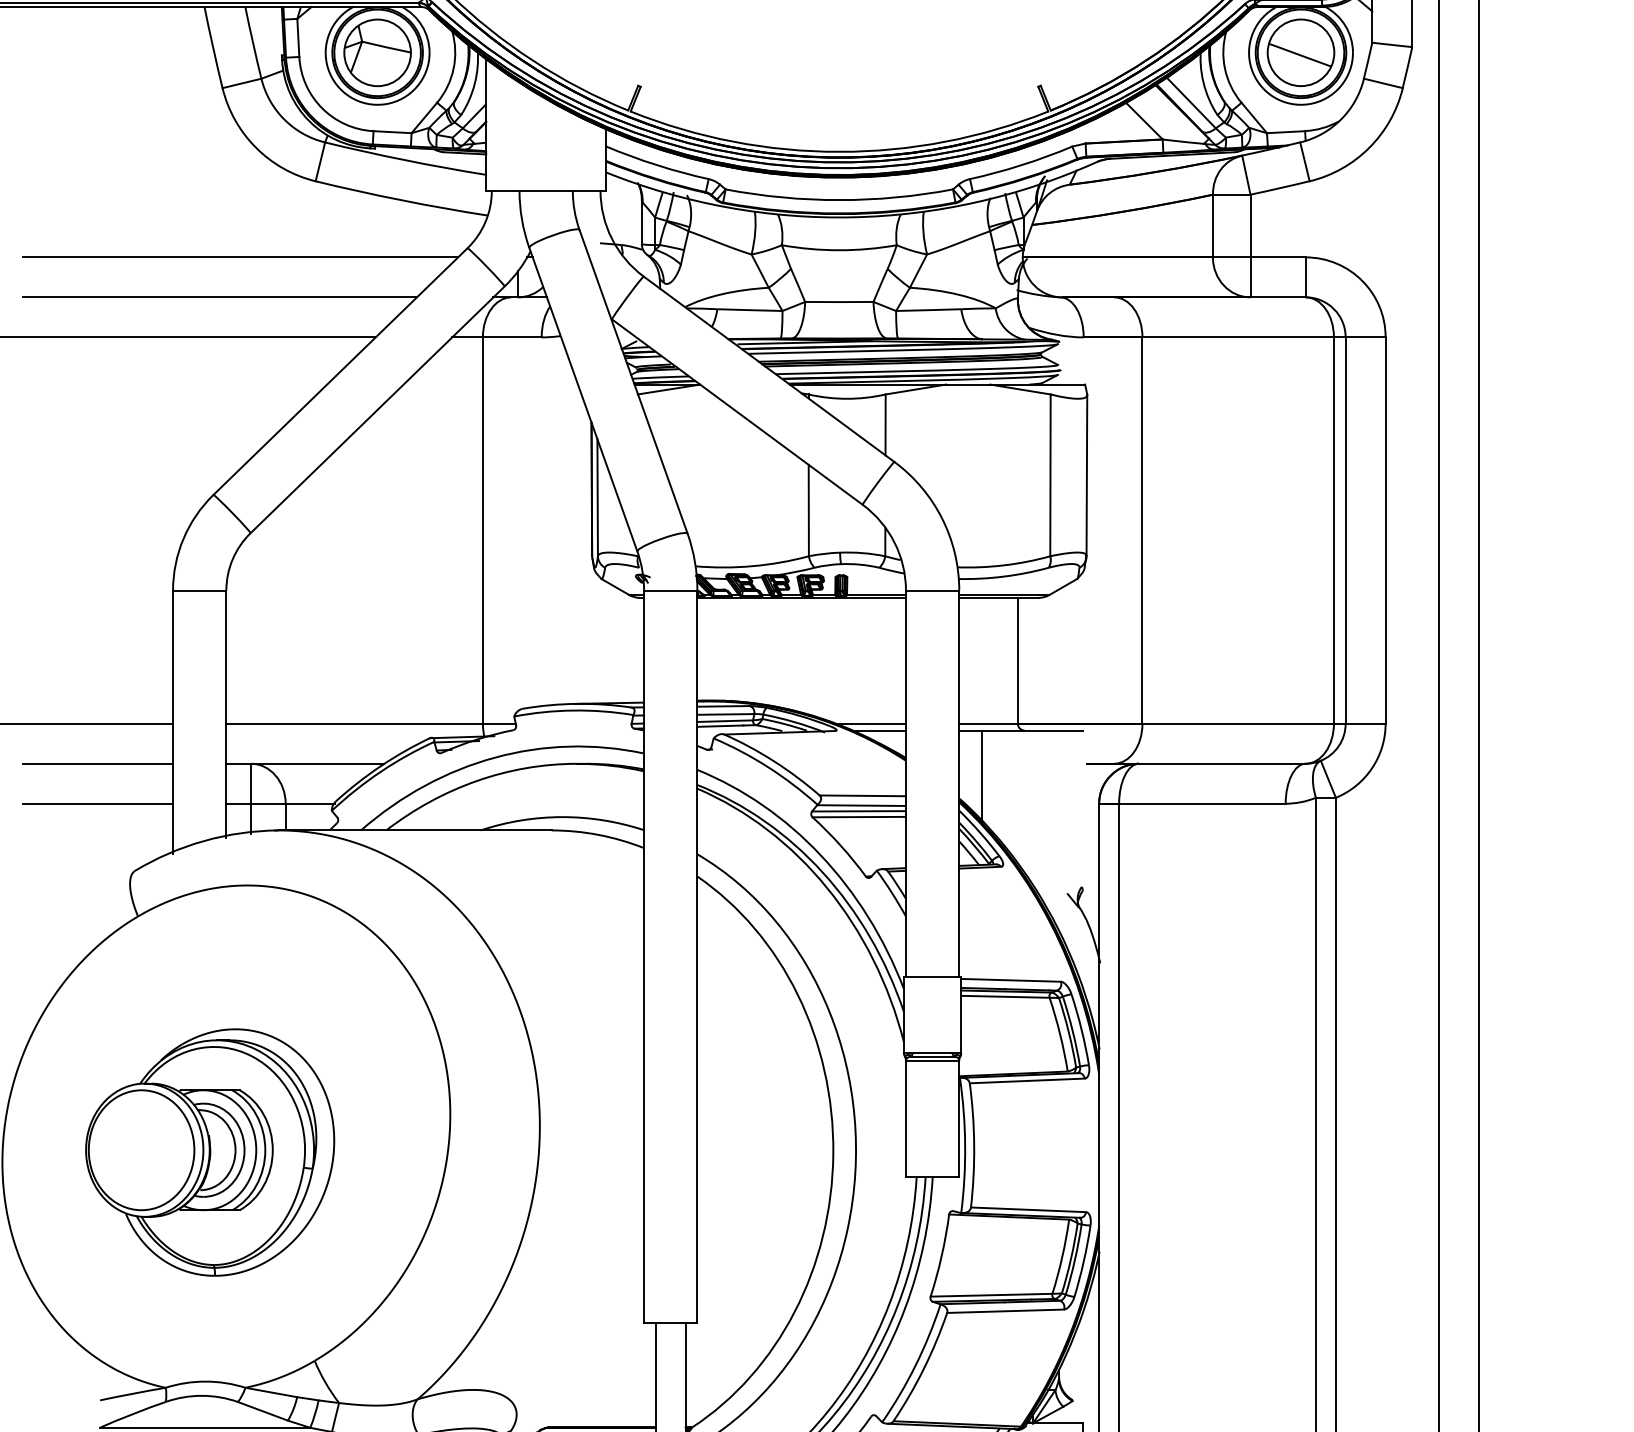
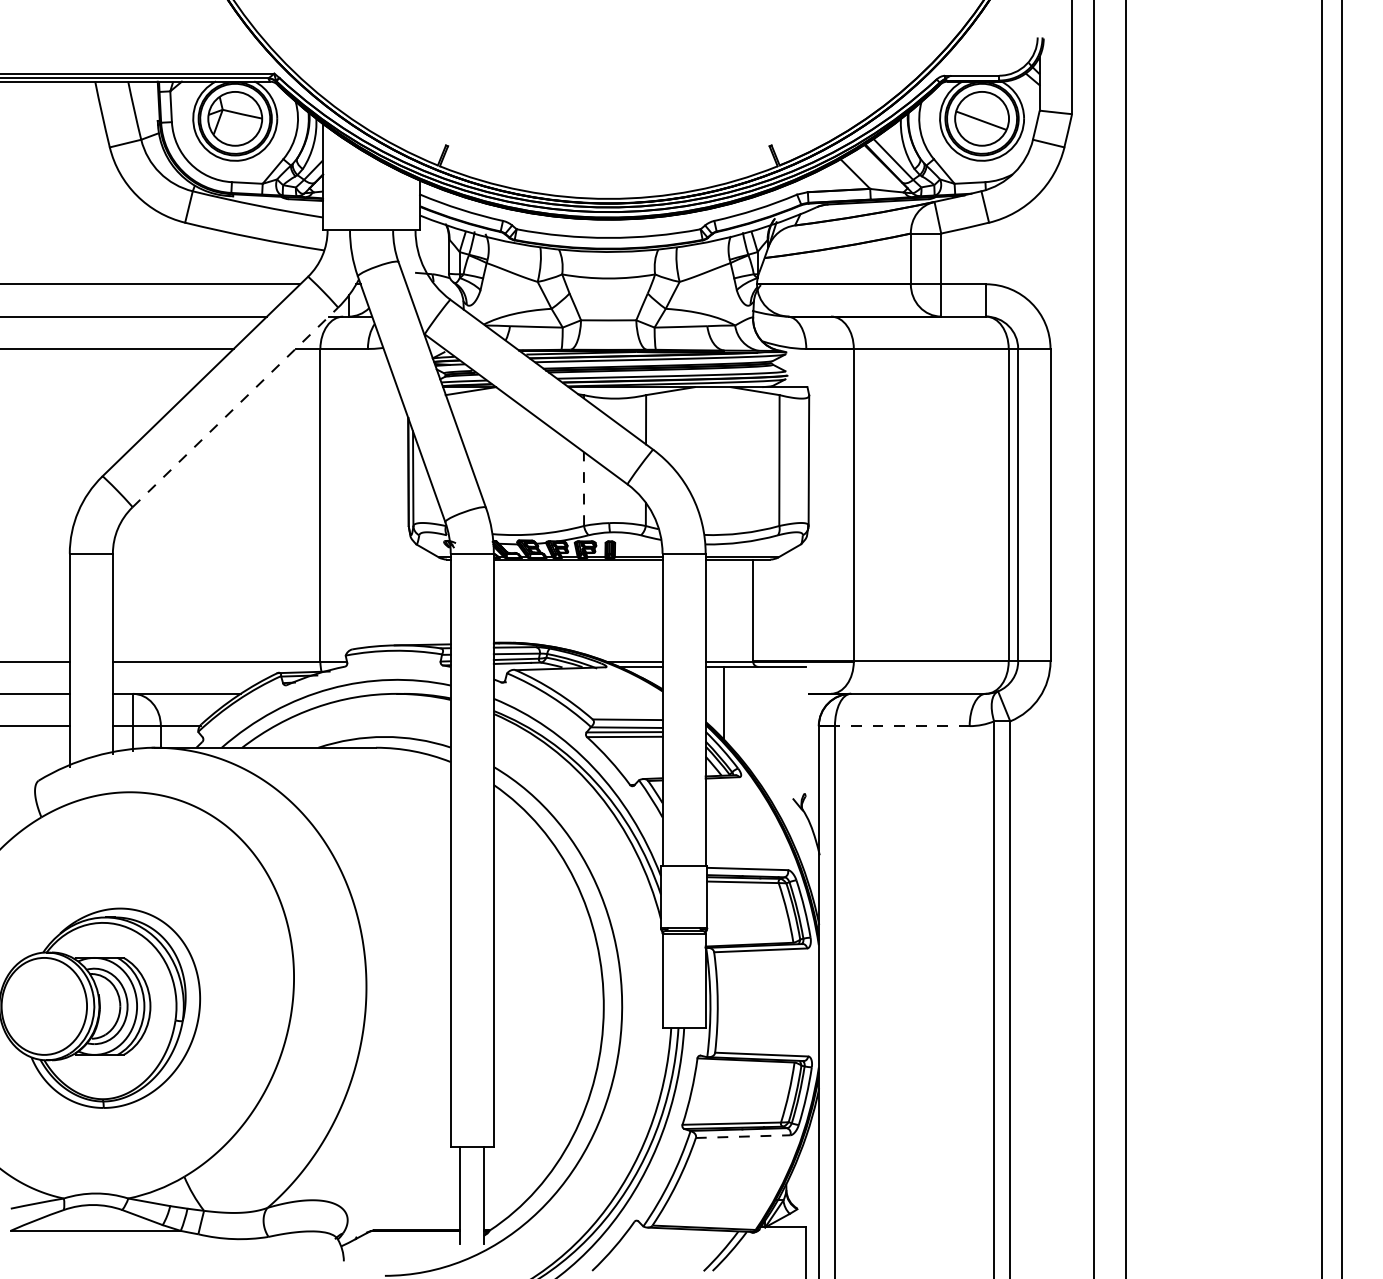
line: (377, 409) -> (235, 407), solid -> dashed
line: (808, 511) -> (583, 489), solid -> dashed
line: (1201, 804) -> (901, 726), solid -> dashed
line: (1006, 1311) -> (743, 1136), solid -> dashed

